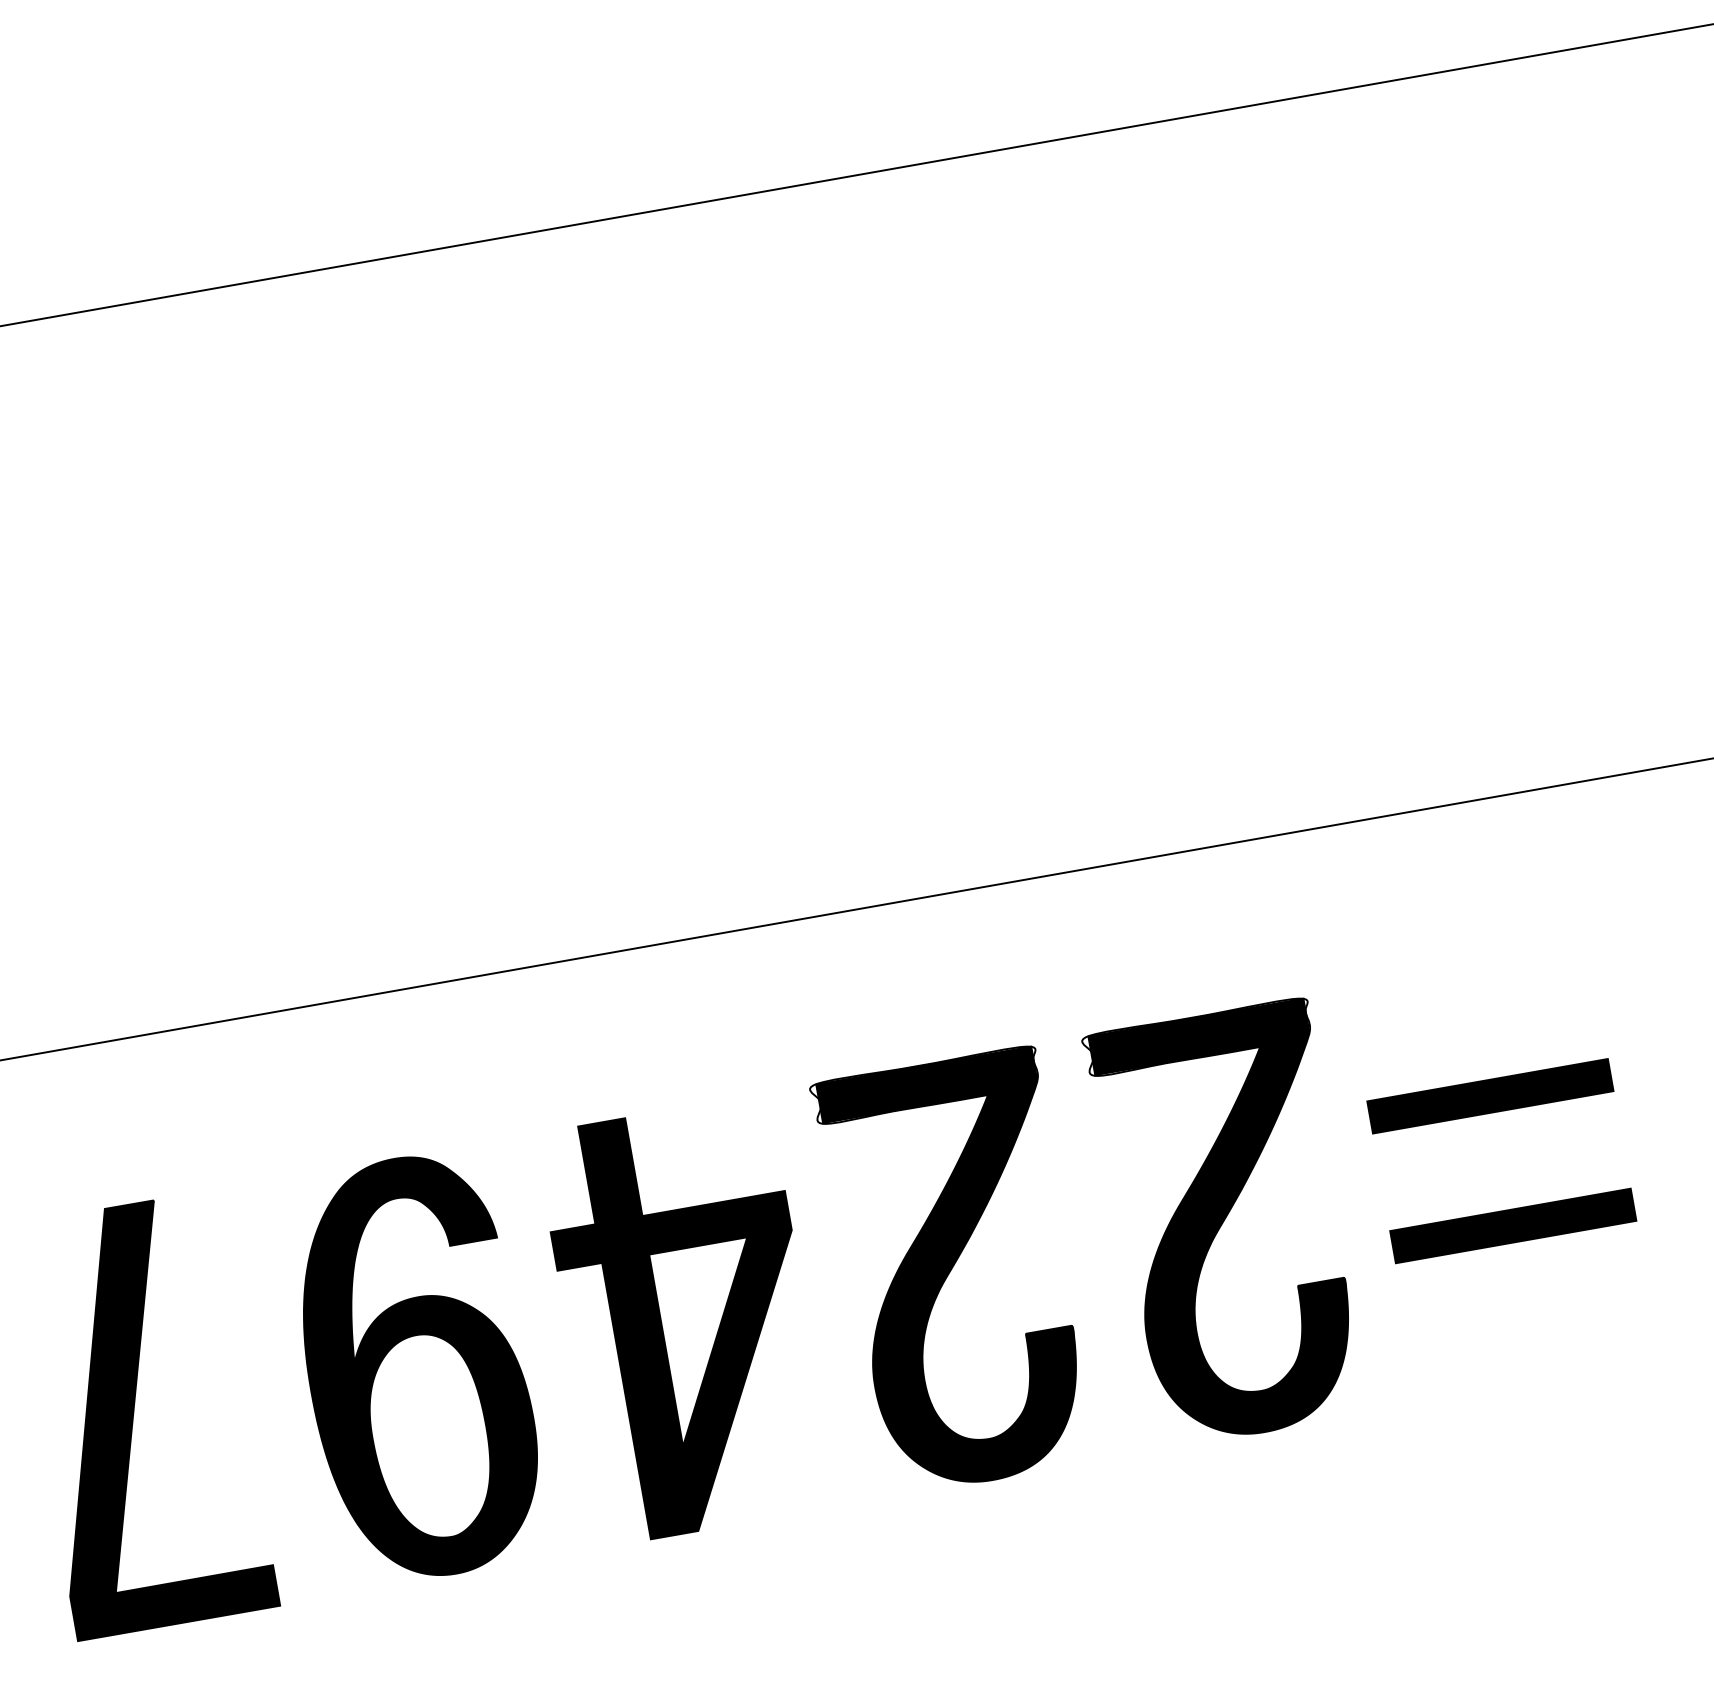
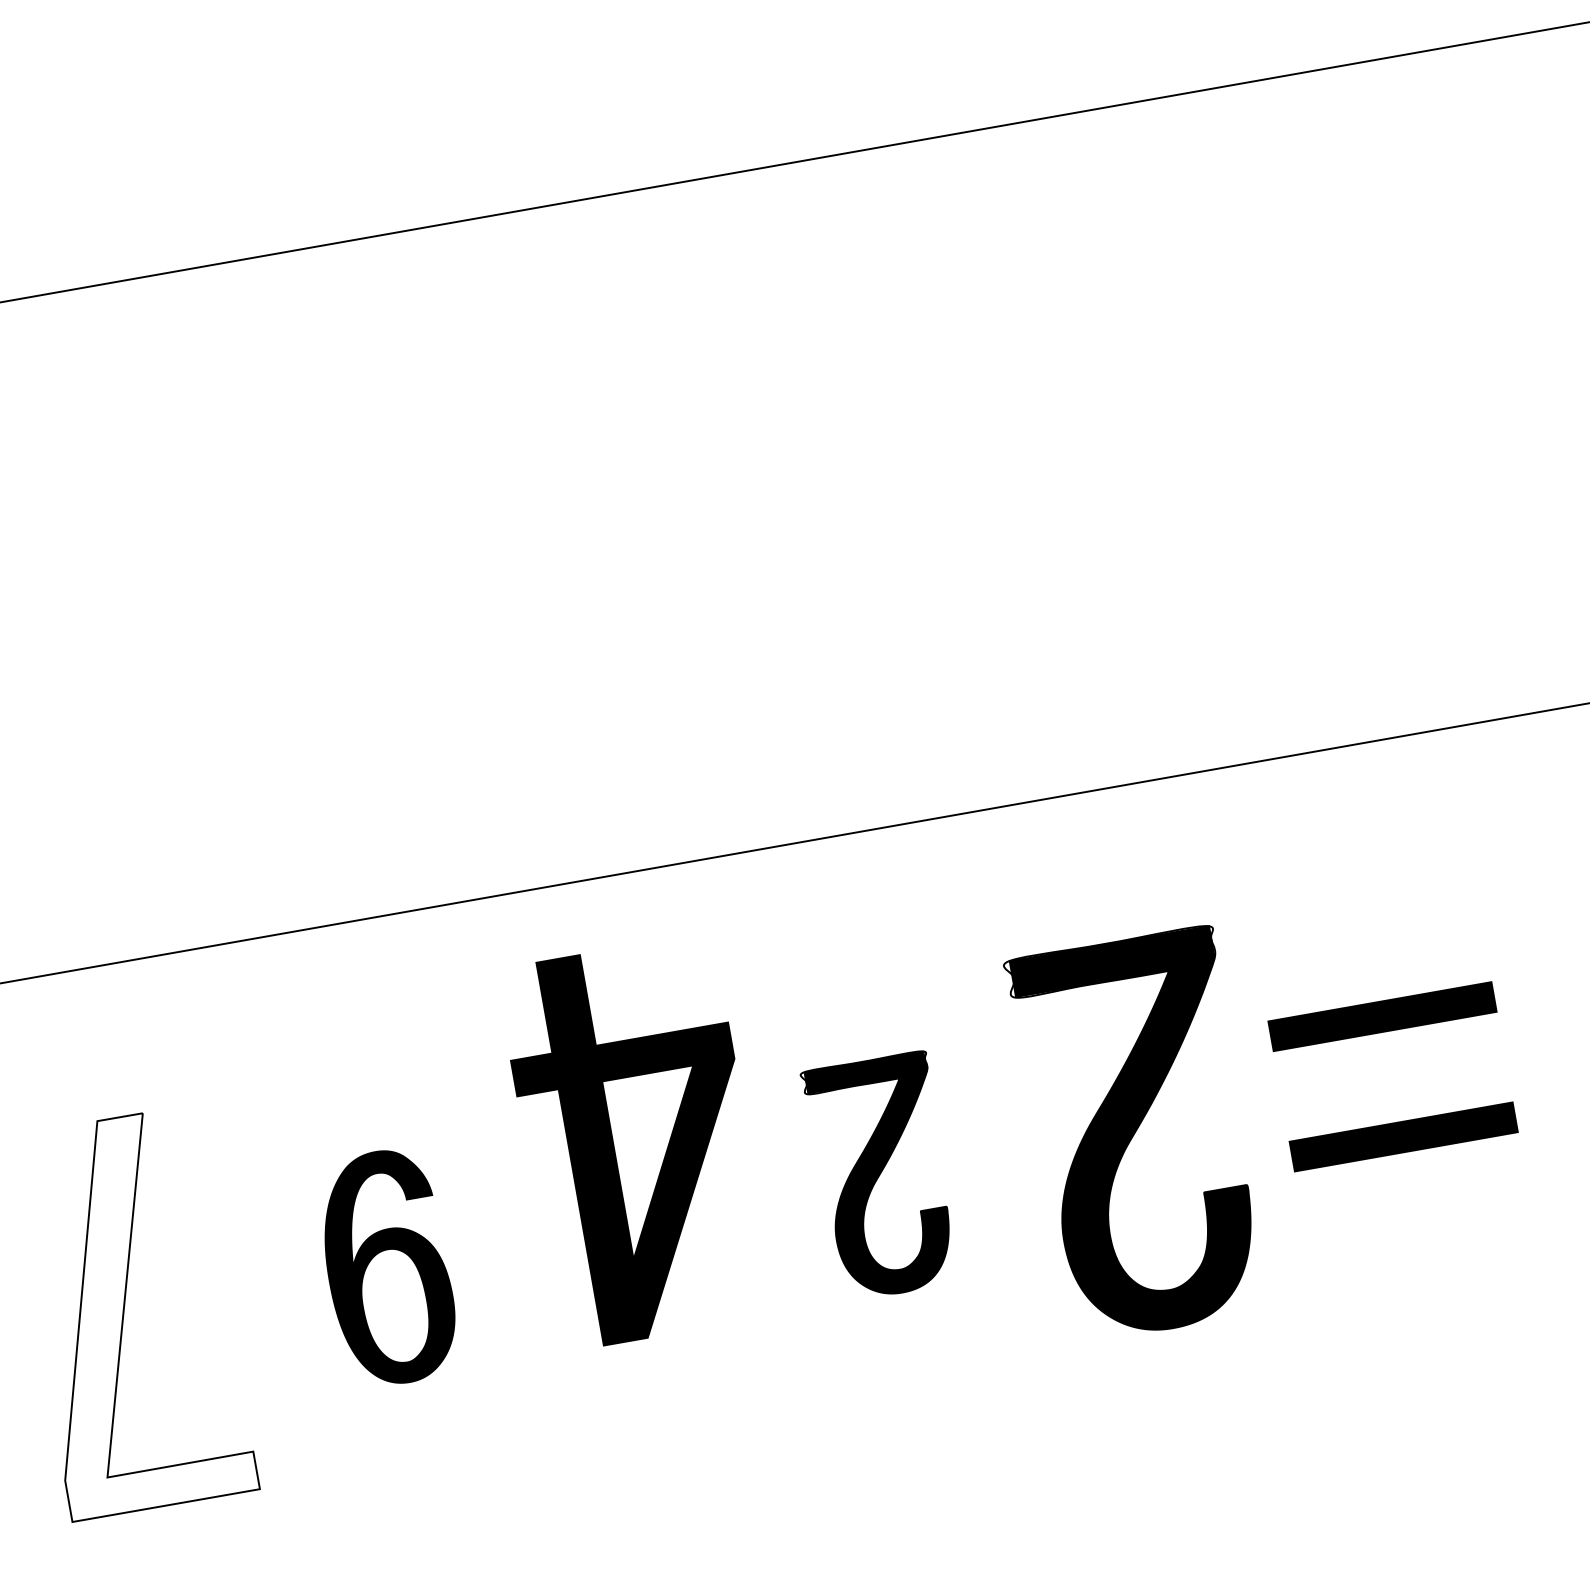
part: (942, 1264) -> (874, 1172), size x0.6
part: (671, 1328) -> (622, 1150), moved
part: (419, 1365) -> (389, 1266), size x0.6
fill: (175, 1420) -> (162, 1317), removed

